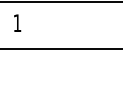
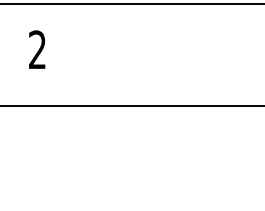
text: (17, 22) -> (37, 48), 1 -> 2

